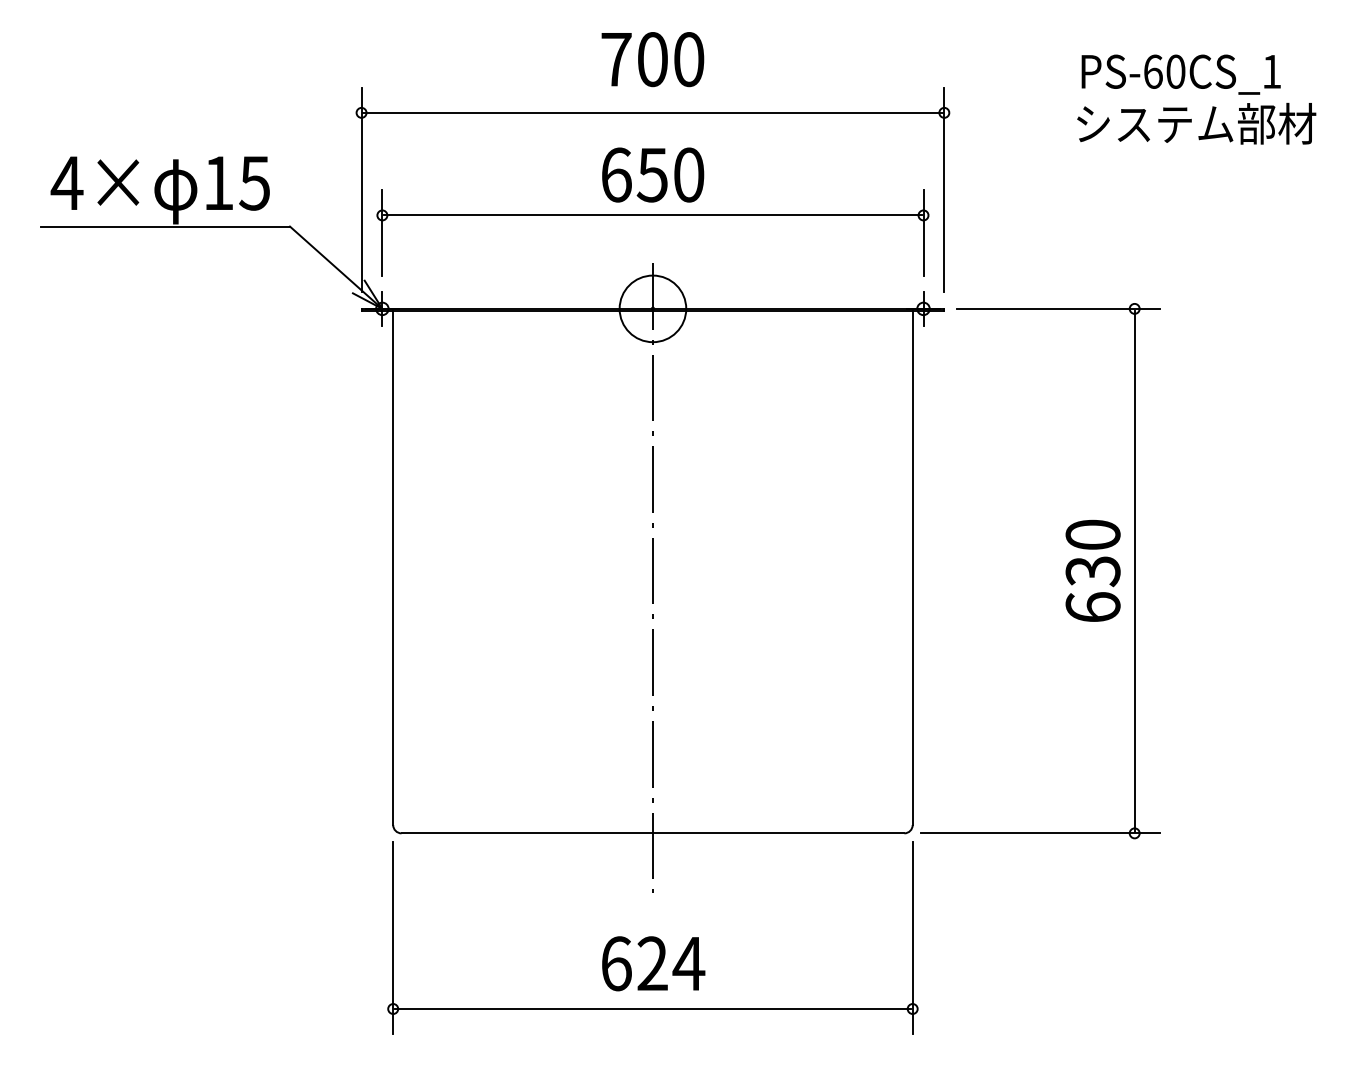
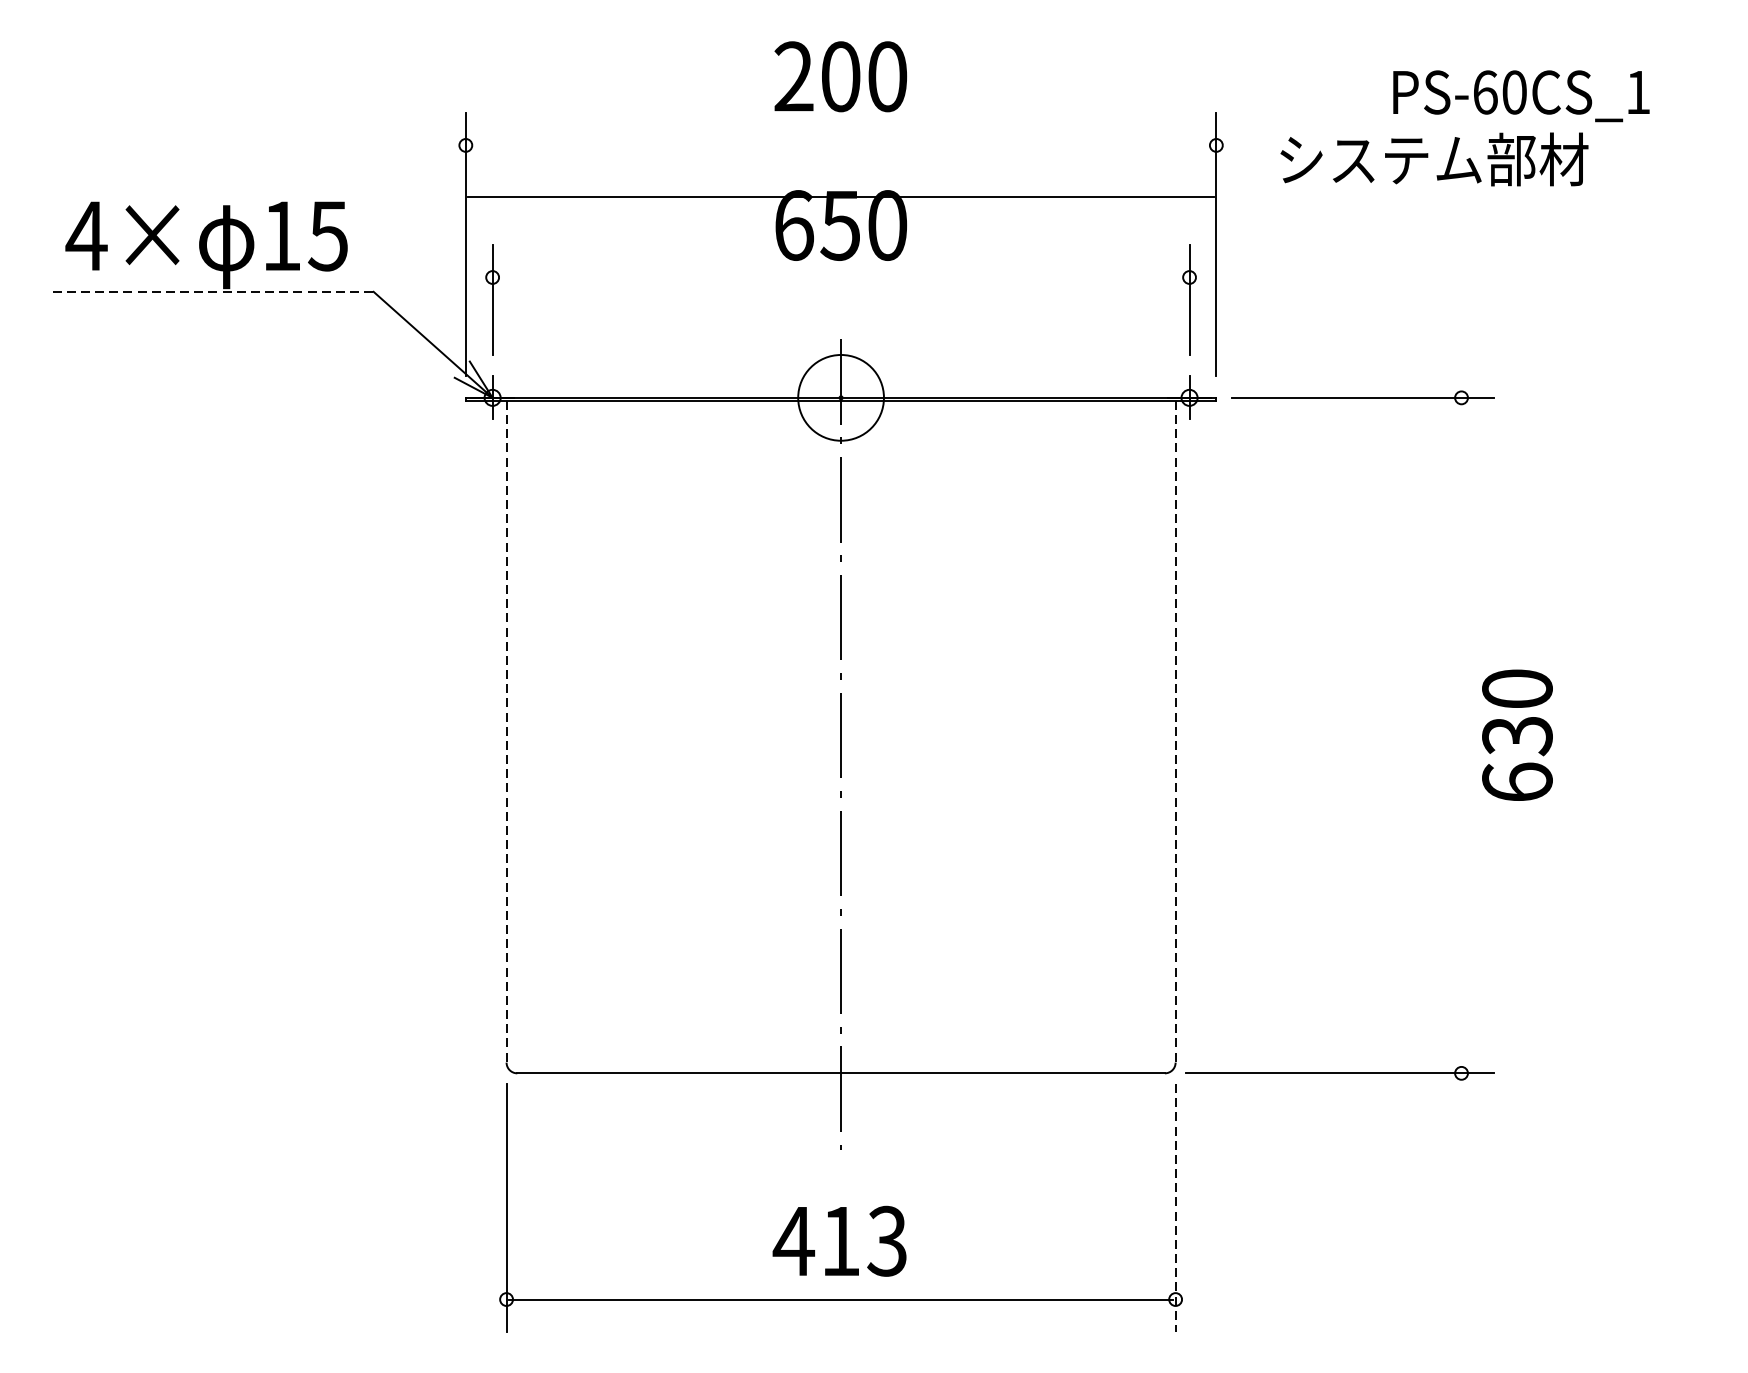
text: (616, 59) -> (794, 76), 700 -> 200
line: (652, 112) -> (840, 196), moved
text: (1196, 123) -> (1434, 159), moved
line: (652, 215) -> (840, 277), removed
line: (165, 226) -> (213, 291), solid -> dashed
line: (393, 568) -> (506, 732), solid -> dashed
line: (912, 568) -> (1175, 732), solid -> dashed
text: (1092, 570) -> (1516, 734), moved
line: (1134, 570) -> (1461, 734), removed
line: (912, 938) -> (1175, 1208), solid -> dashed
text: (652, 963) -> (840, 1240), 624 -> 413

